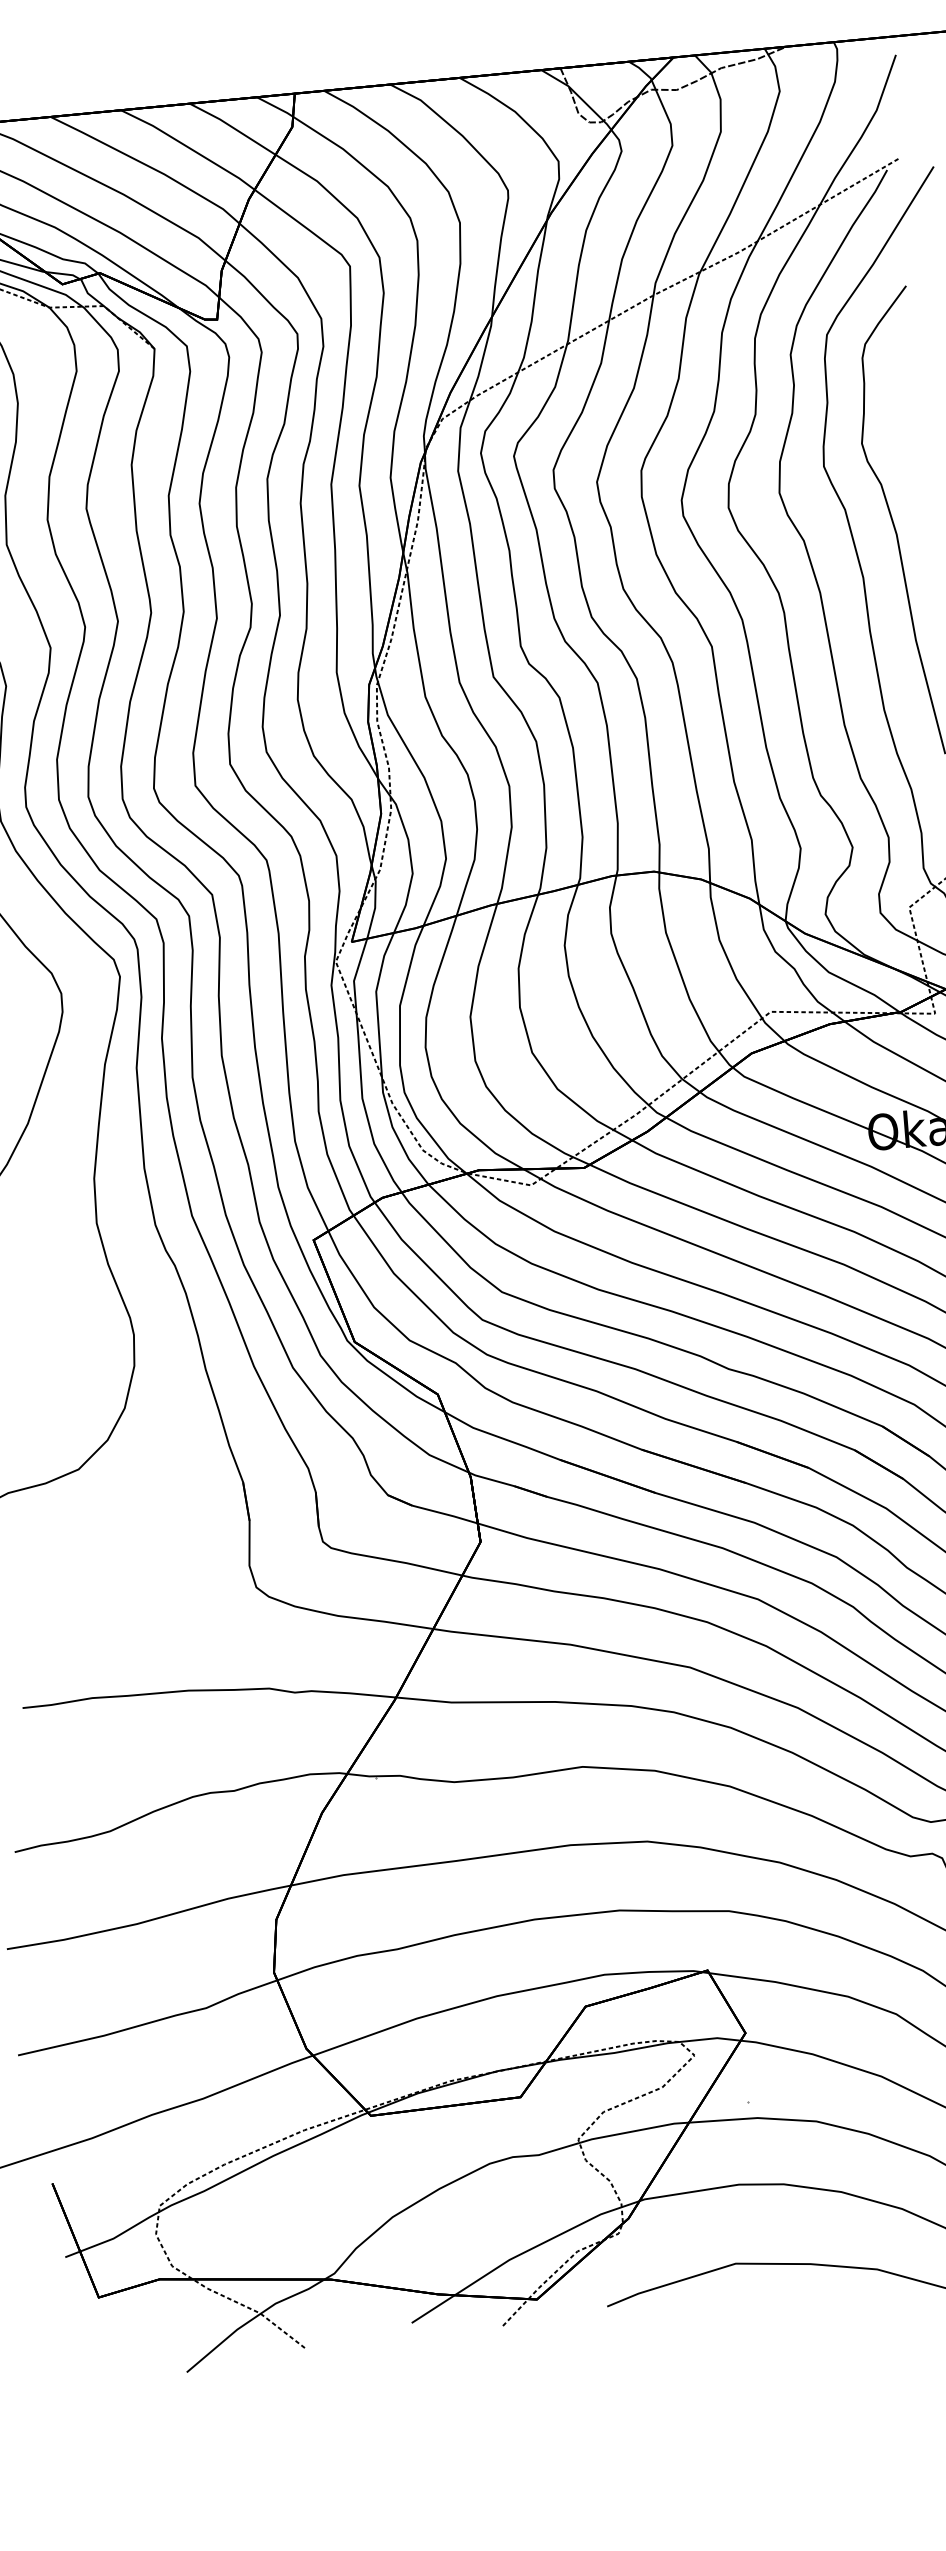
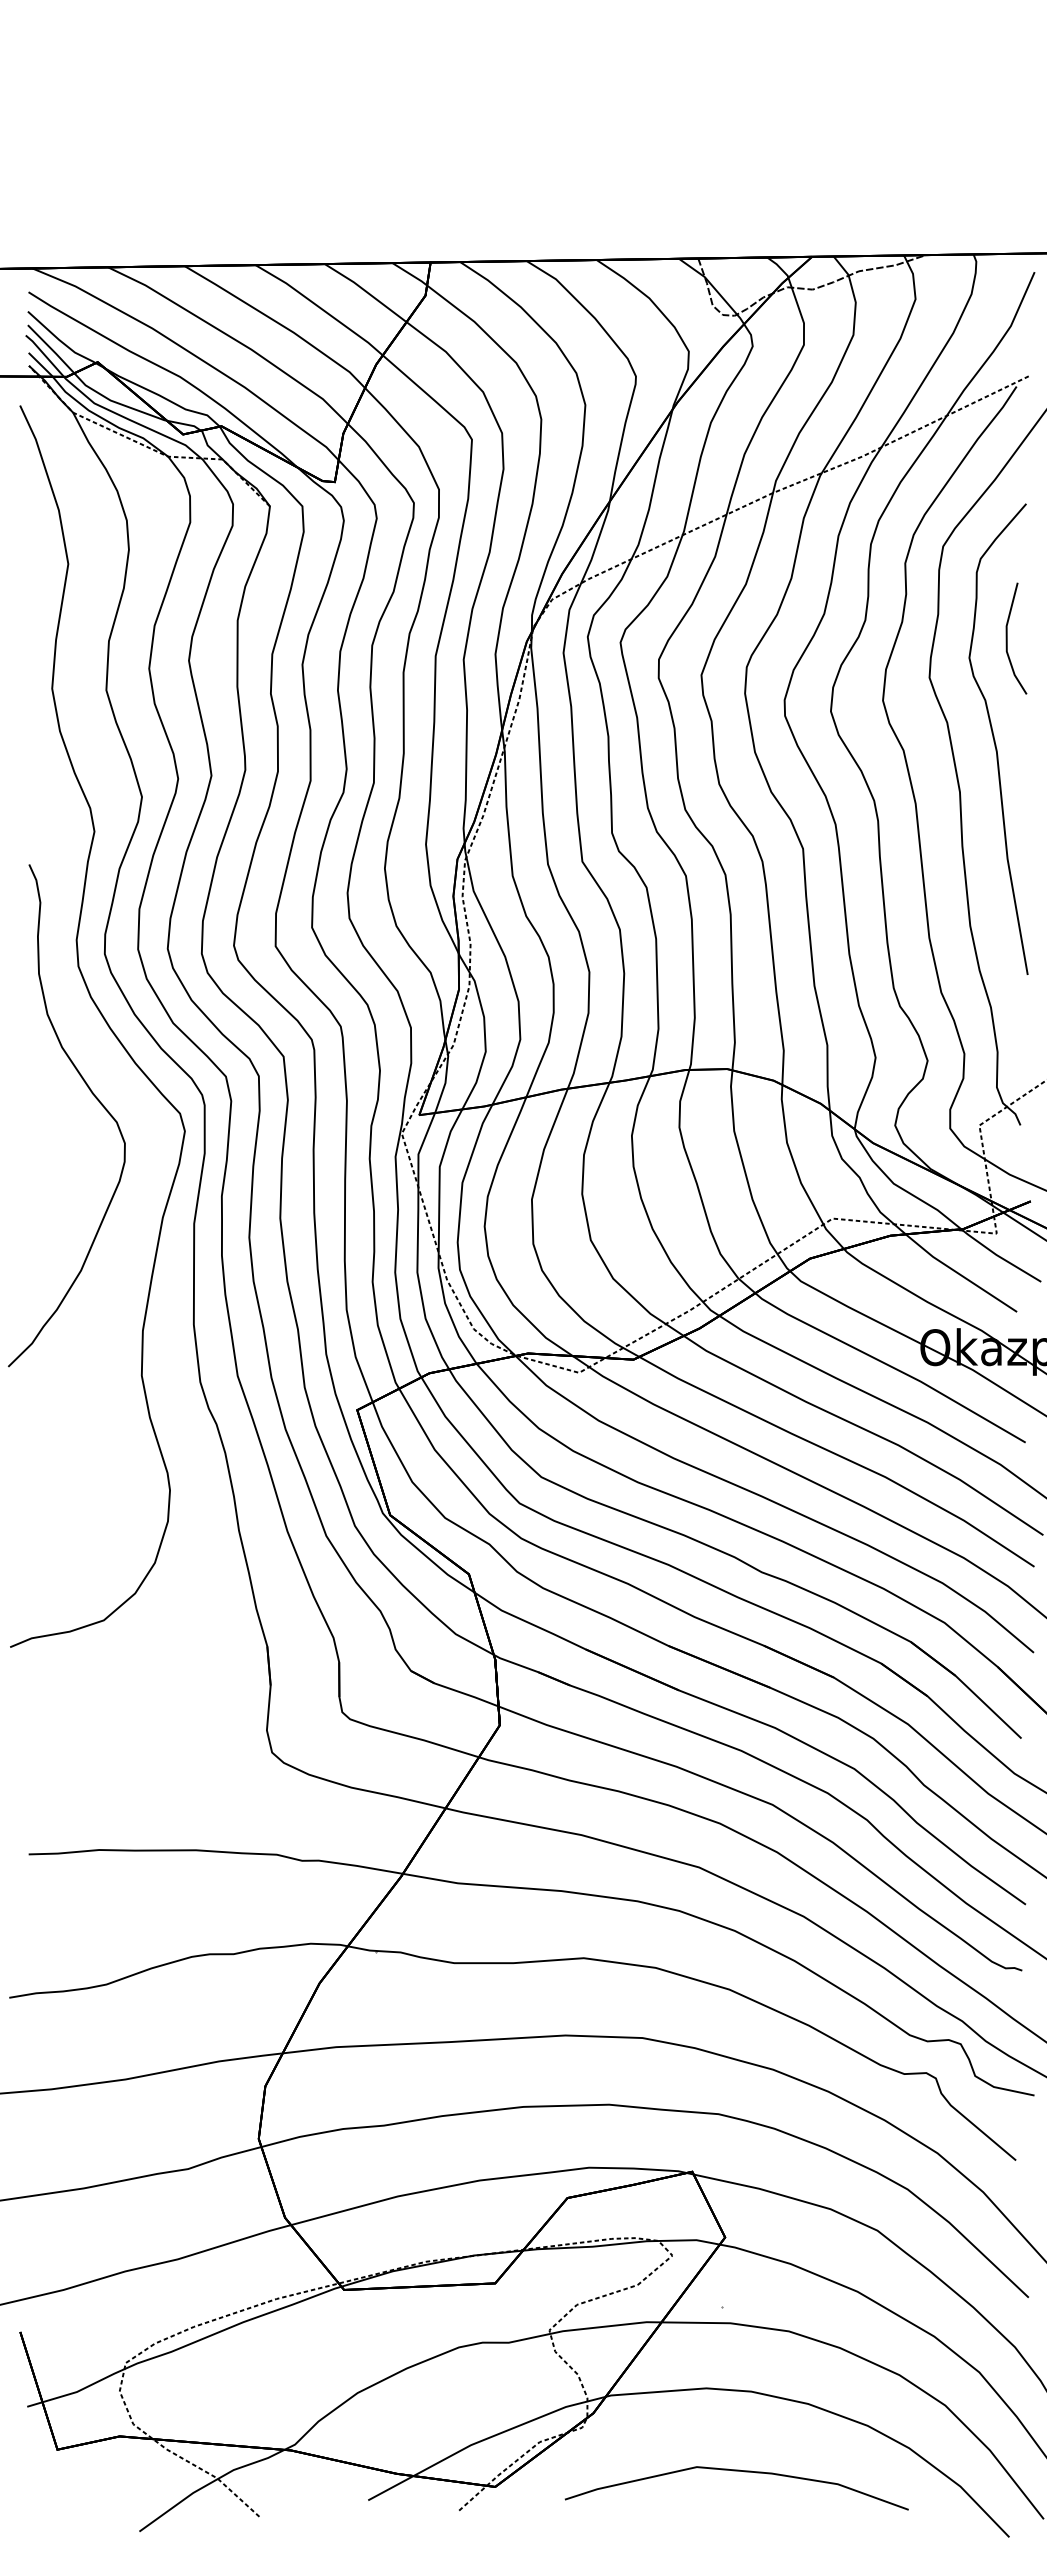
line: (898, 421) -> (1007, 638), added

